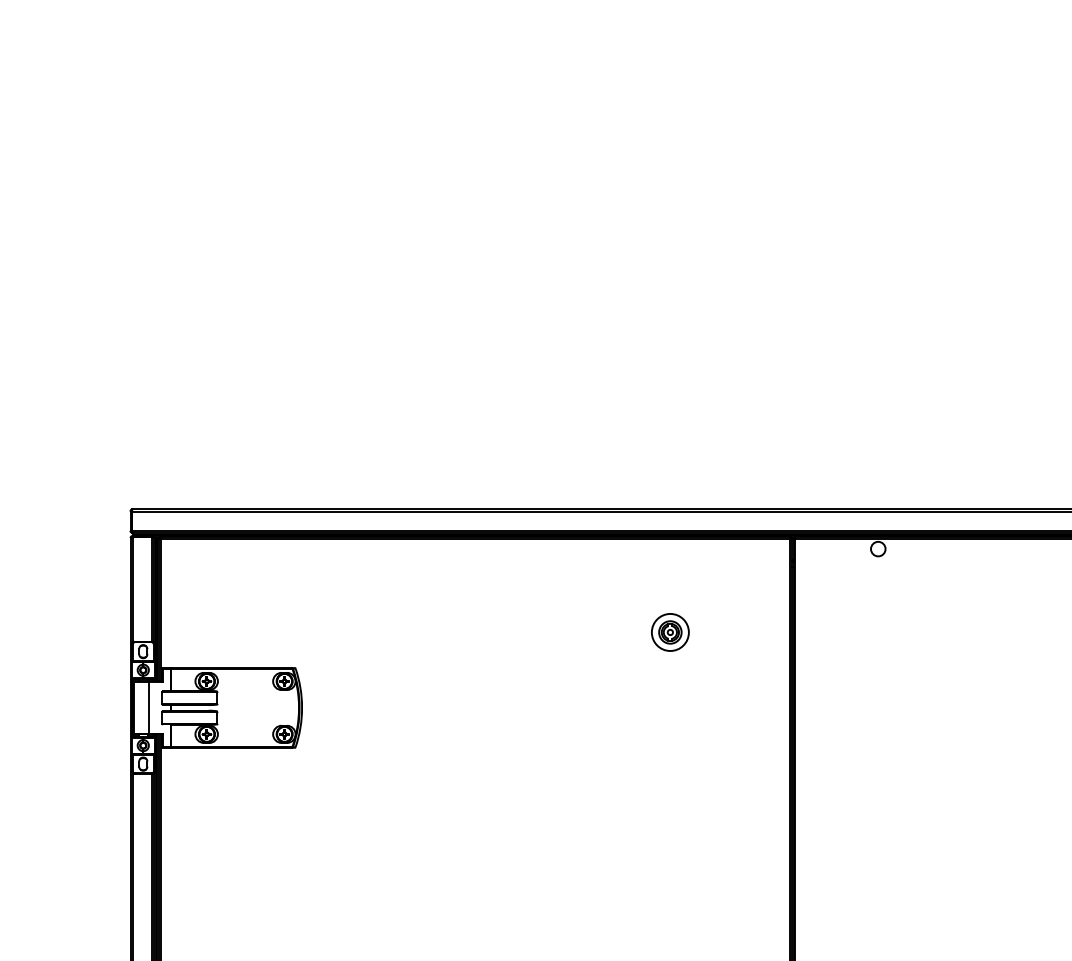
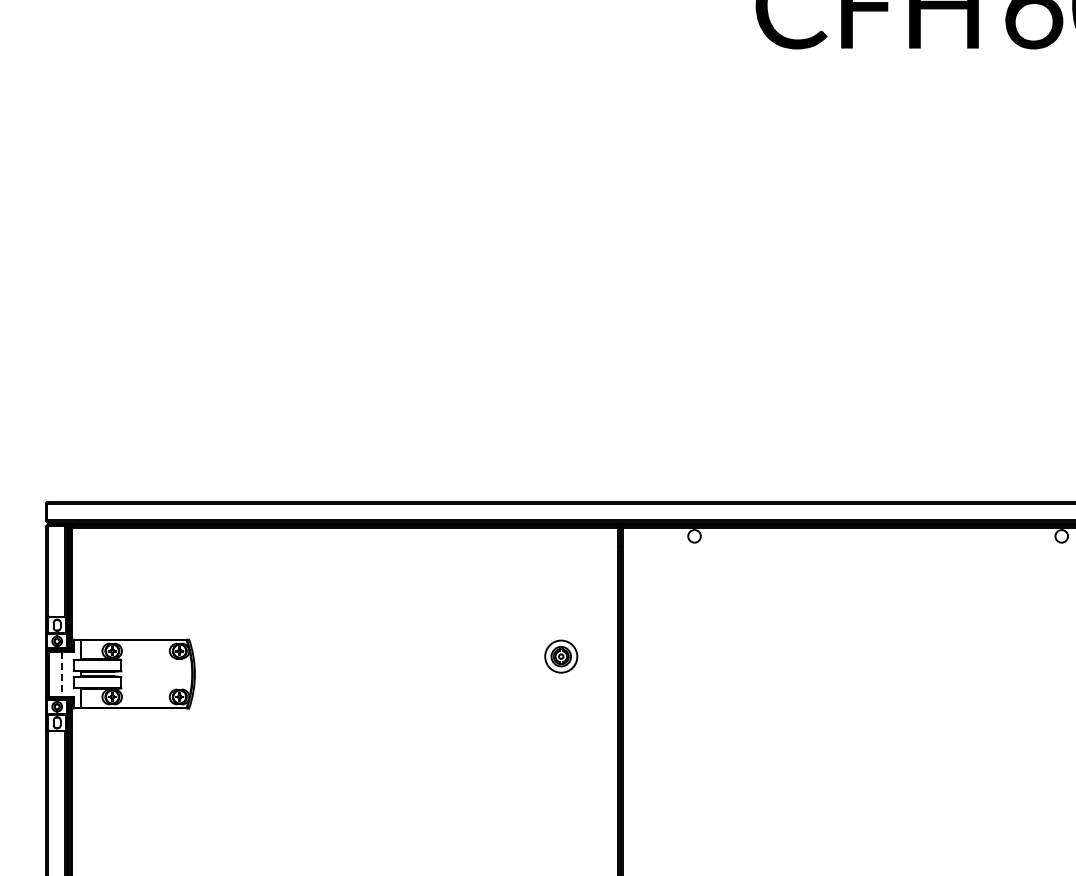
part: (670, 632) -> (561, 656), moved
line: (149, 708) -> (62, 674), solid -> dashed

